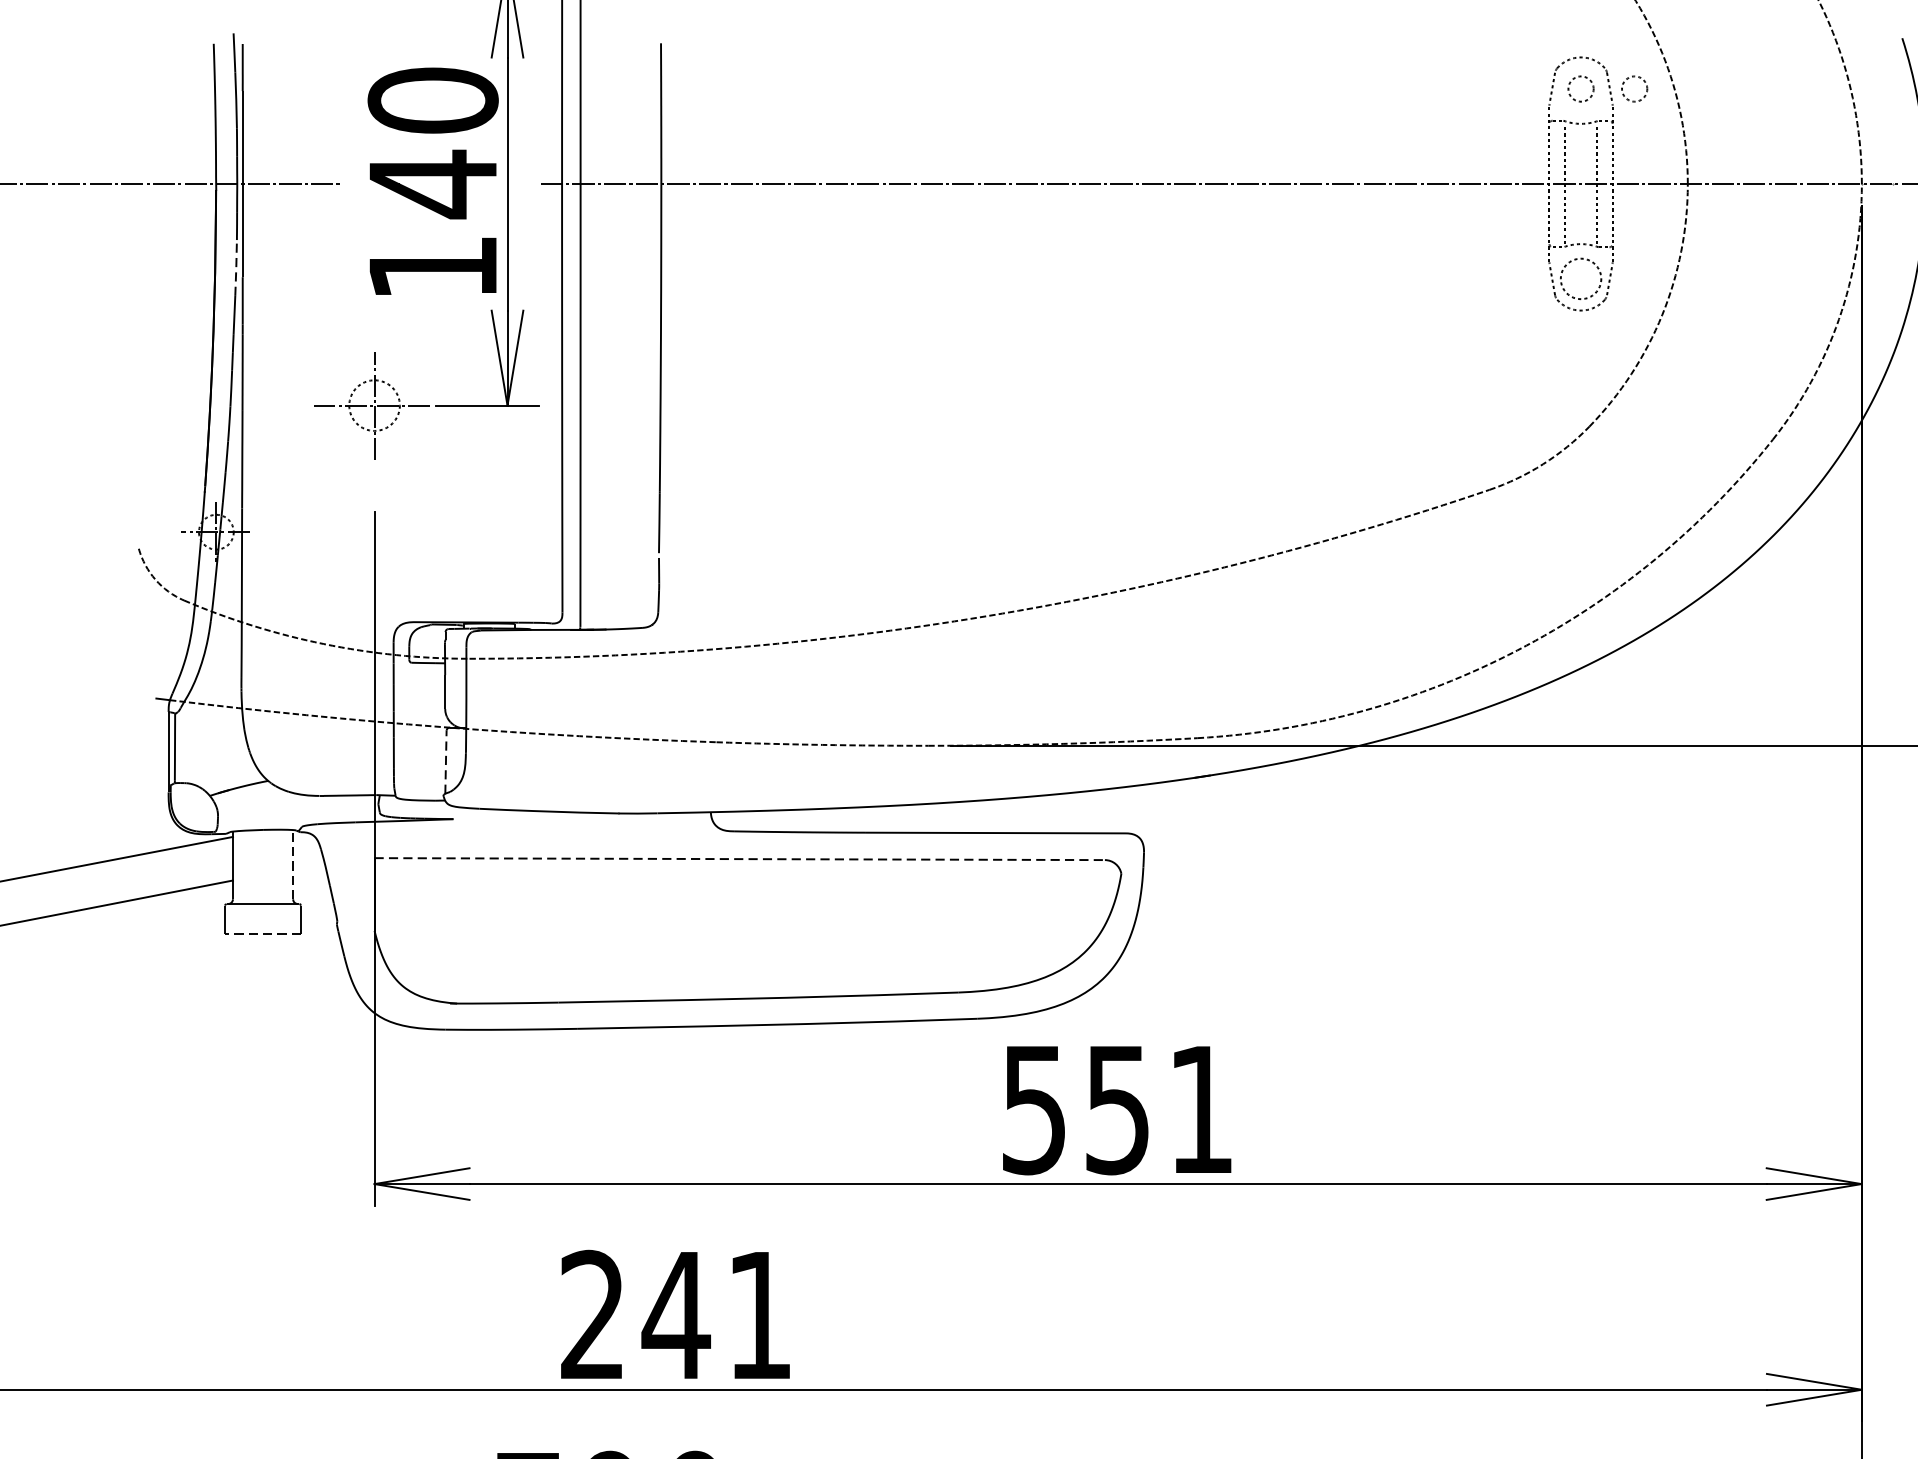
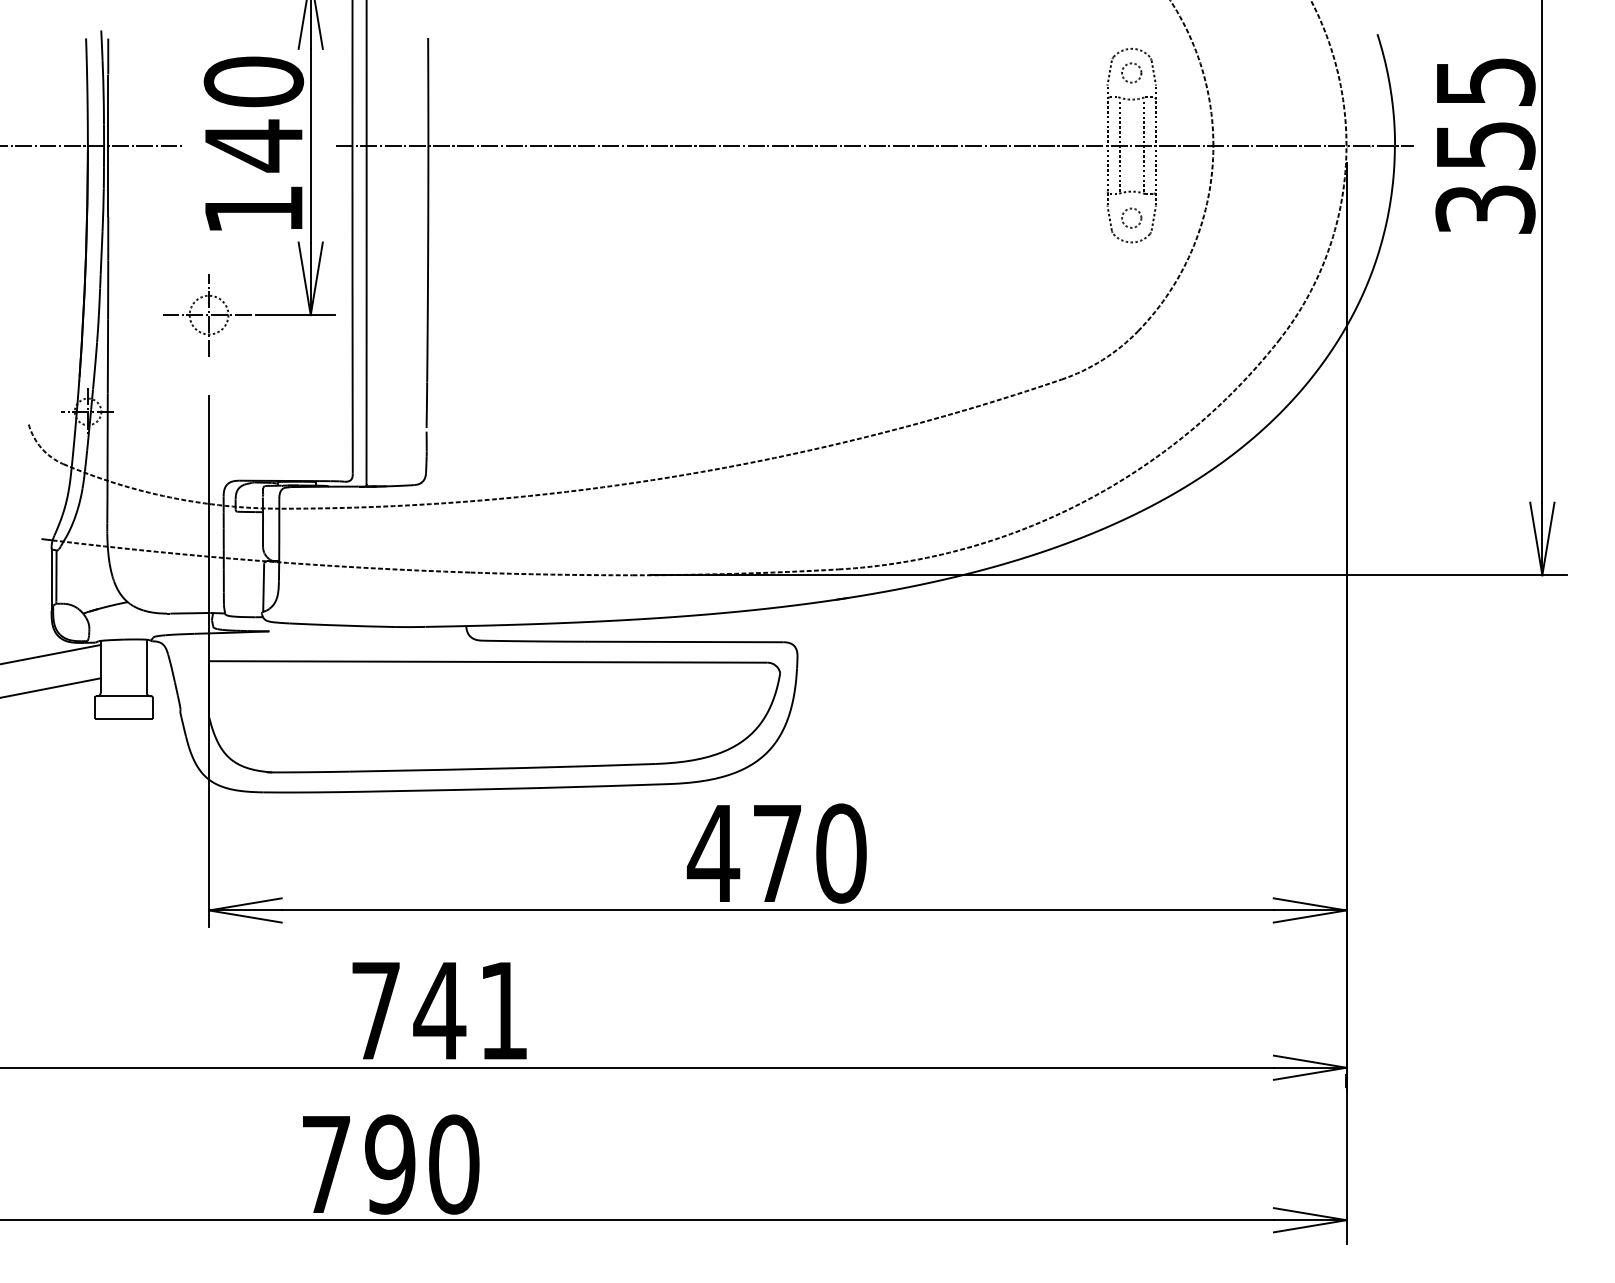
circle: (1634, 88) -> (1172, 72), removed
line: (236, 268) -> (103, 210), dashed -> solid
circle: (1580, 277) -> (1131, 217), size x0.62
line: (445, 761) -> (263, 587), dashed -> solid
line: (739, 858) -> (488, 661), dashed -> solid
line: (292, 863) -> (146, 665), dashed -> solid
line: (262, 934) -> (123, 719), dashed -> solid
text: (1116, 1109) -> (776, 853), 551 -> 470
text: (592, 1313) -> (375, 1009), 241 -> 741

